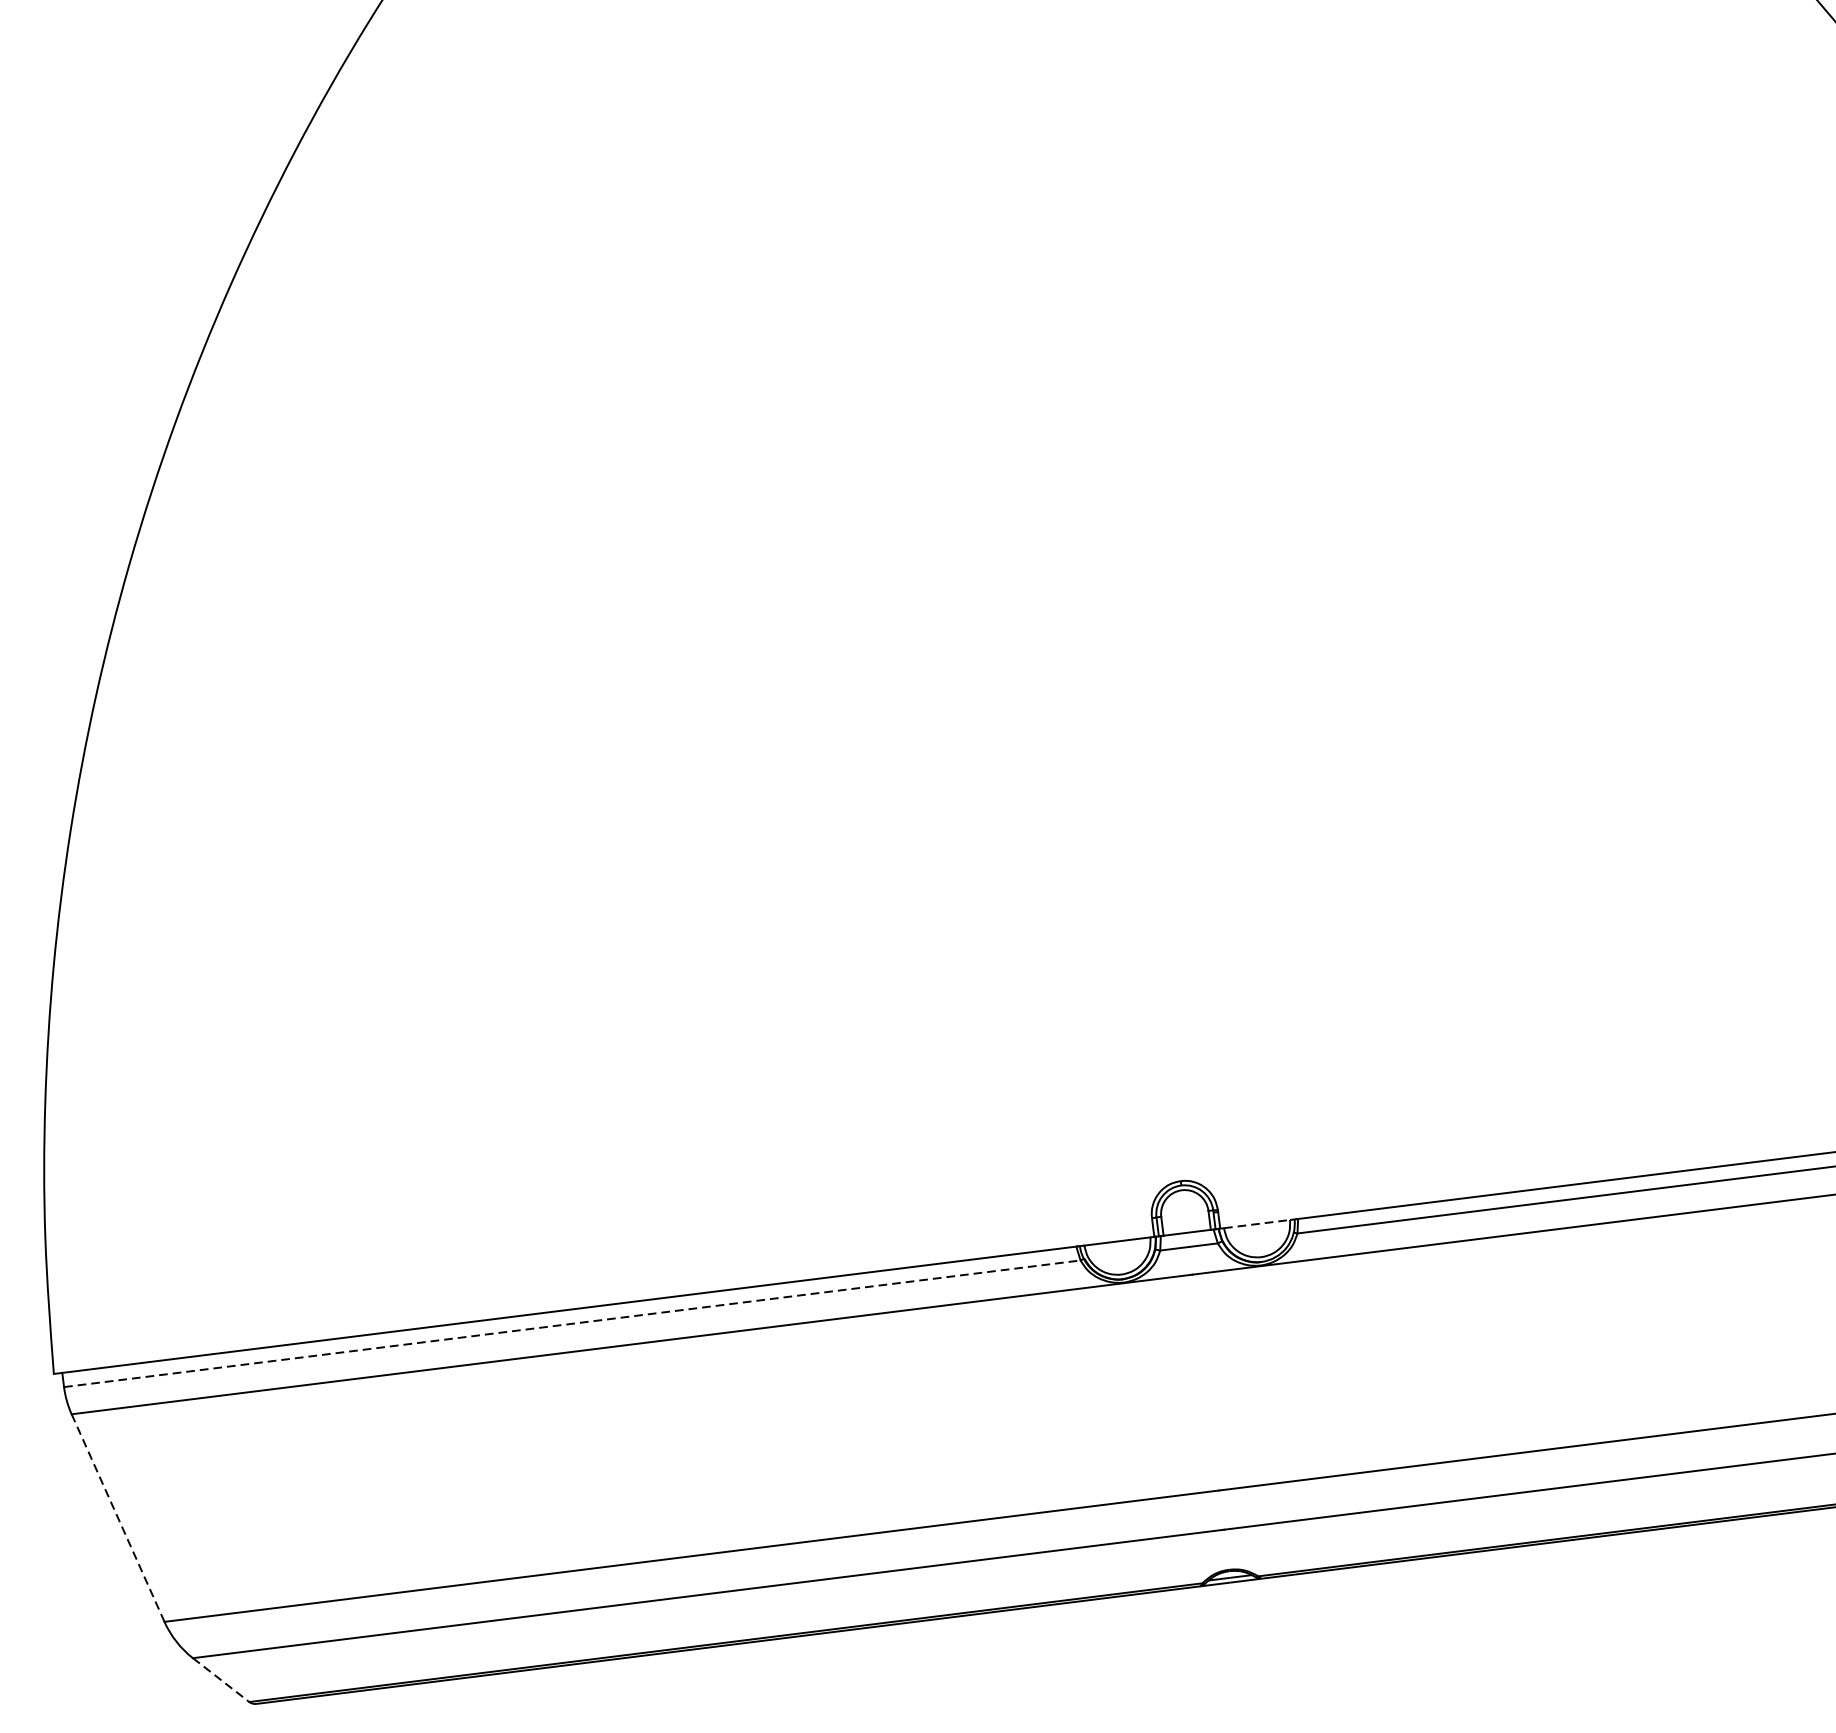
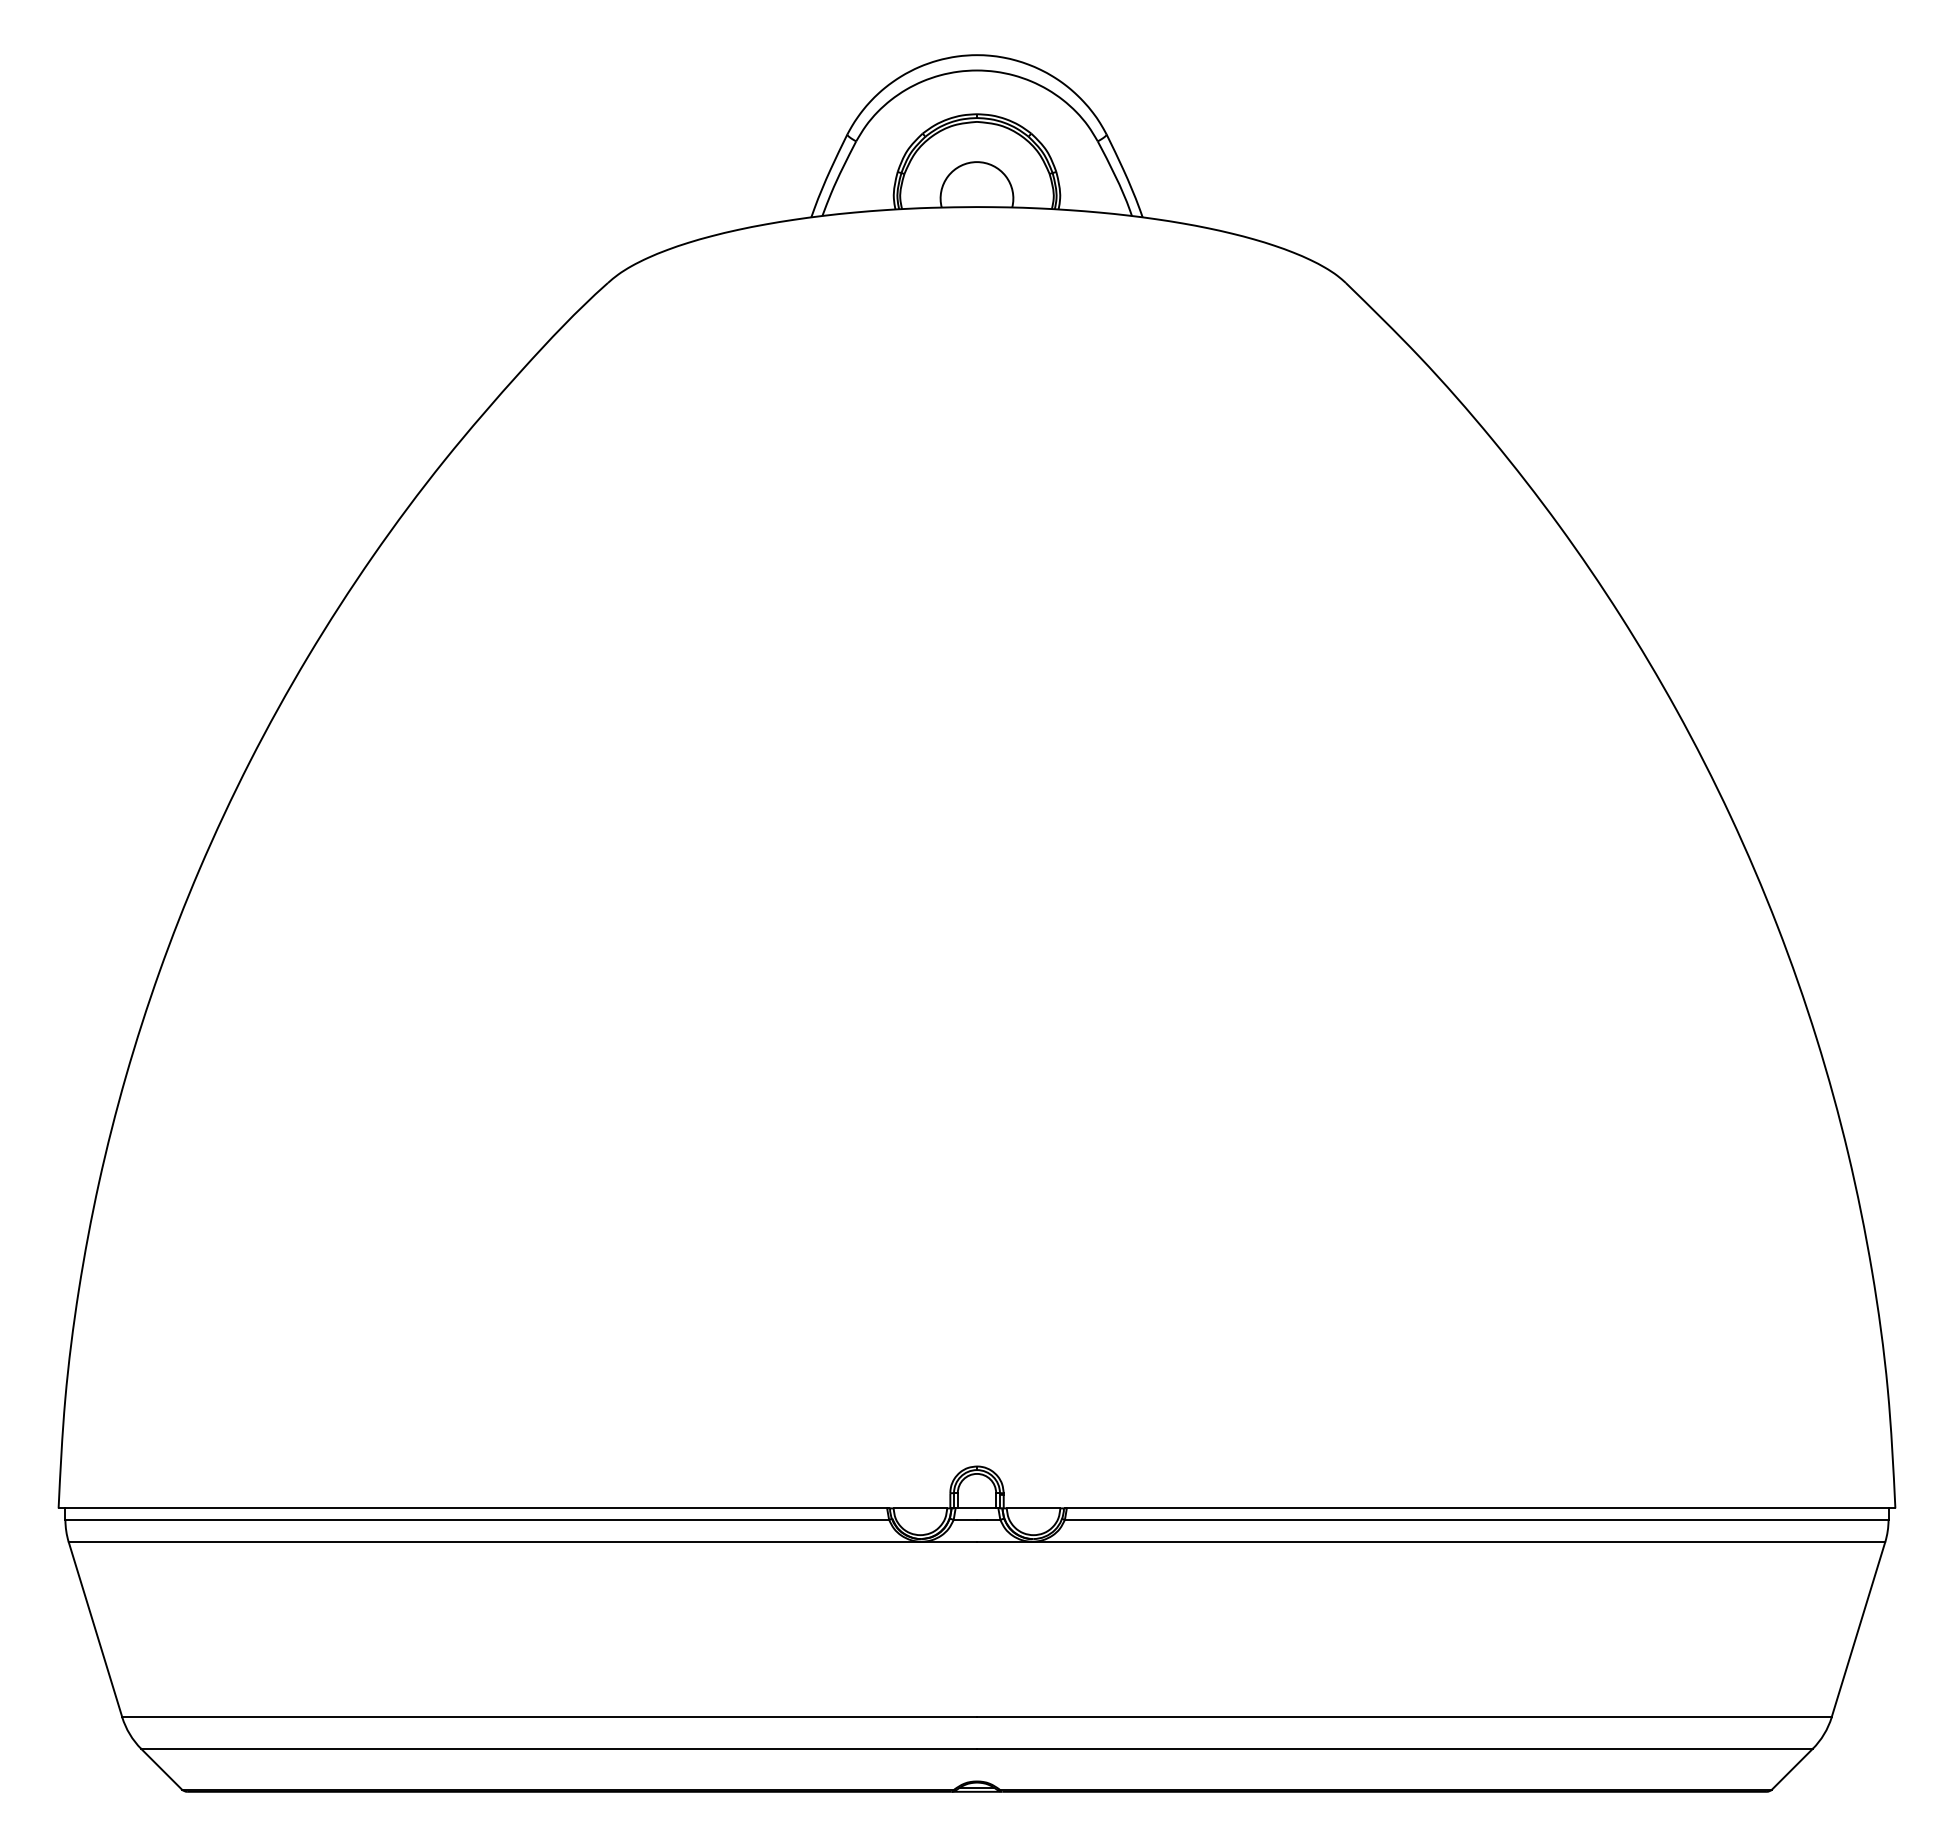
line: (1256, 1224) -> (1033, 1508), dashed -> solid
line: (572, 1323) -> (477, 1519), dashed -> solid
line: (118, 1518) -> (95, 1630), dashed -> solid
line: (220, 1680) -> (161, 1769), dashed -> solid

